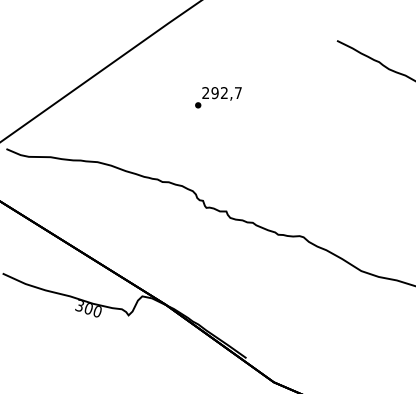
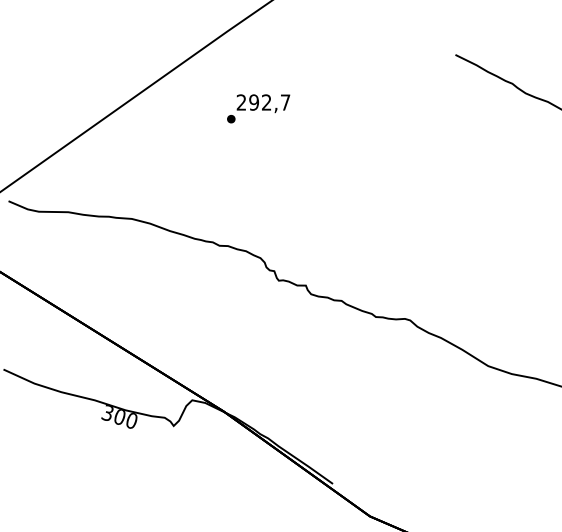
text: (218, 97) -> (258, 108), moved

